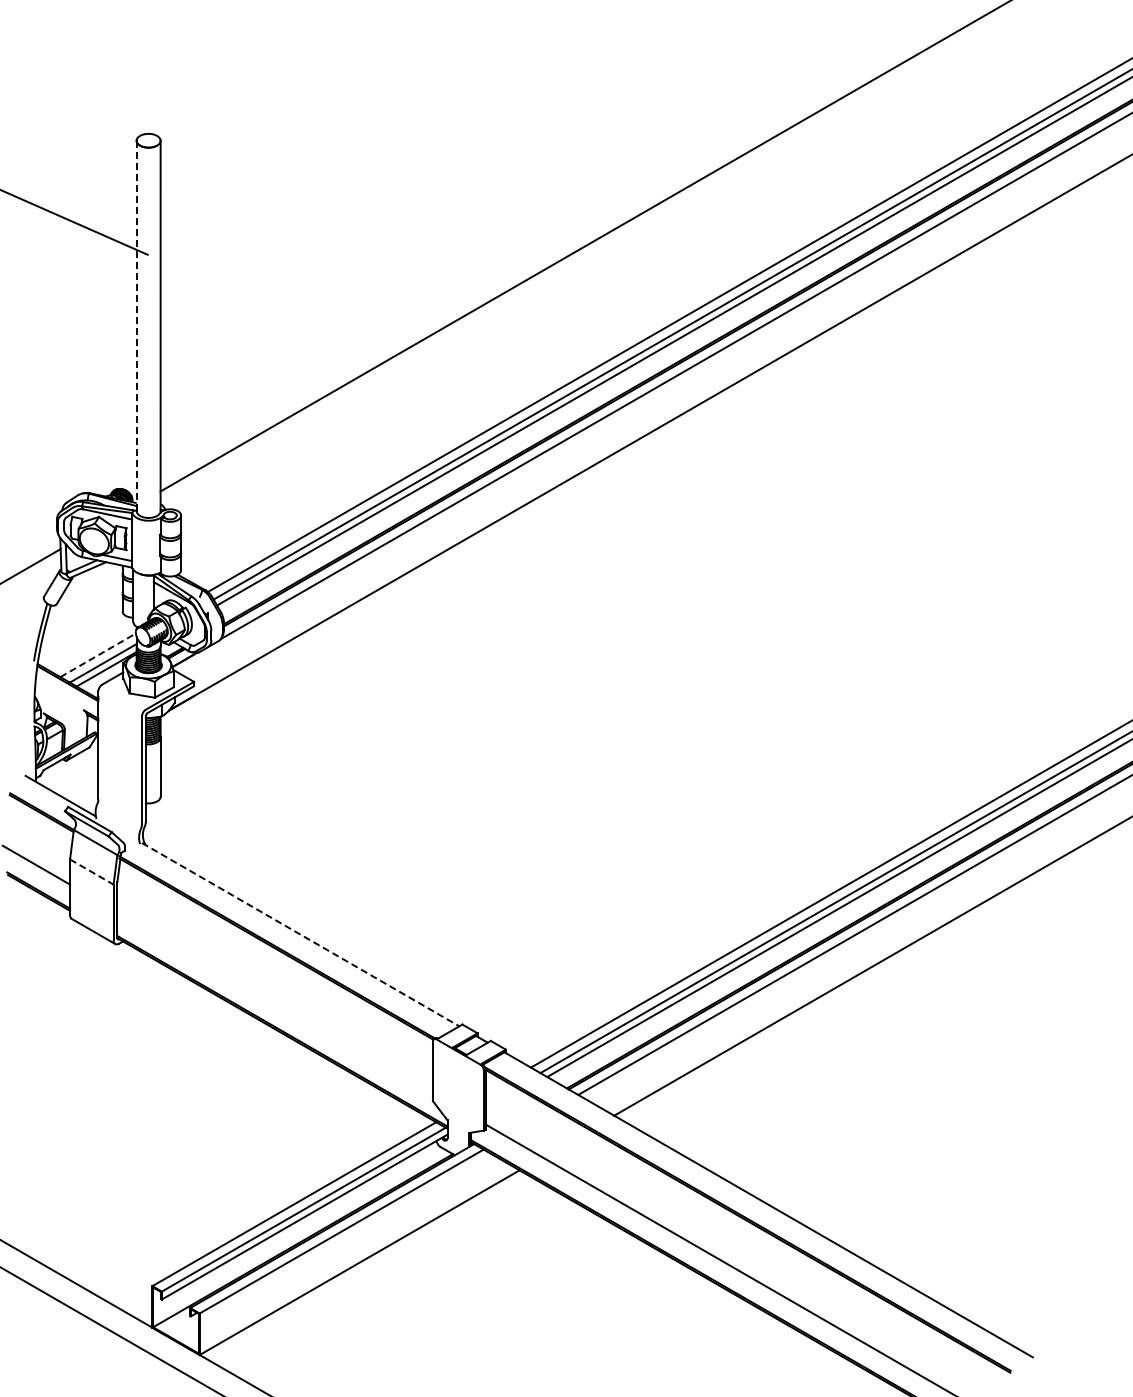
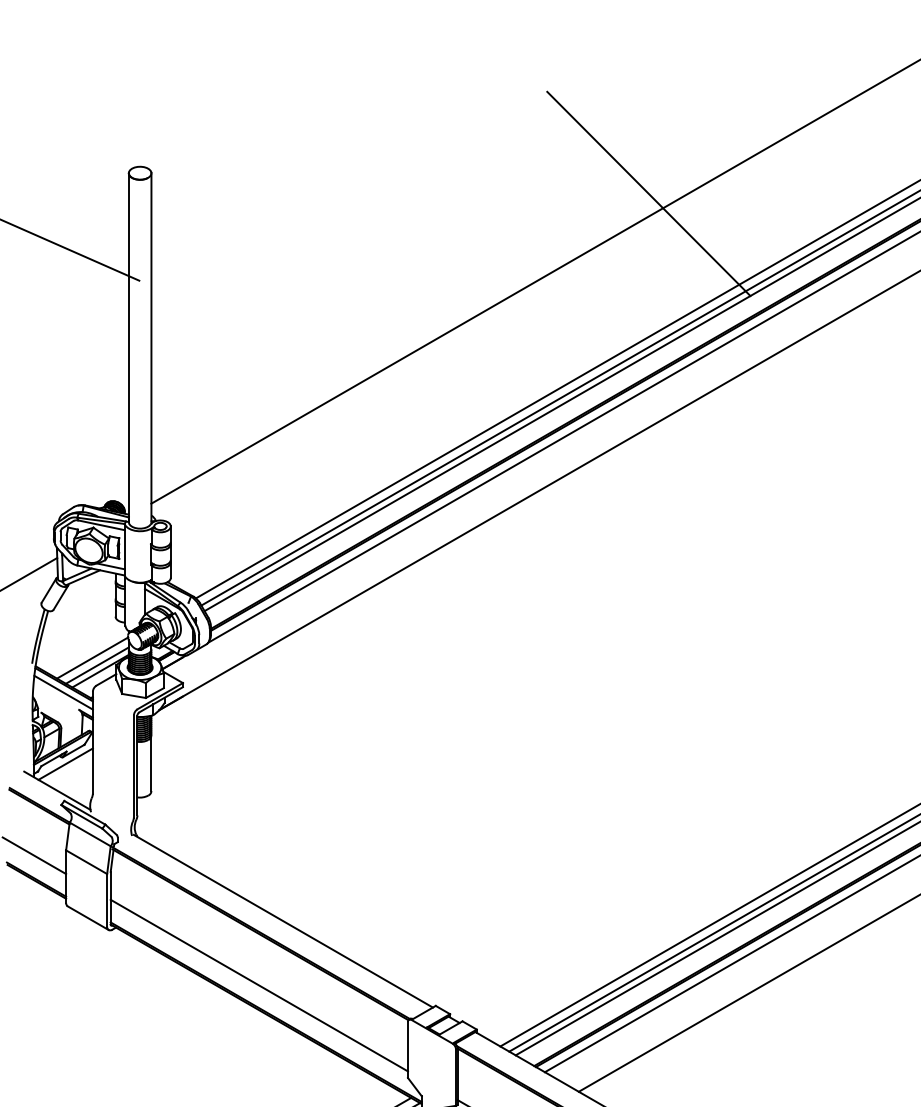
line: (688, 162) -> (648, 193), added
line: (136, 326) -> (128, 348), dashed -> solid
line: (98, 655) -> (92, 658), dashed -> solid
line: (67, 692) -> (63, 693), added
line: (69, 767) -> (65, 763), added
line: (92, 872) -> (87, 862), dashed -> solid
line: (301, 934) -> (284, 921), dashed -> solid
line: (274, 1002) -> (258, 985), added

